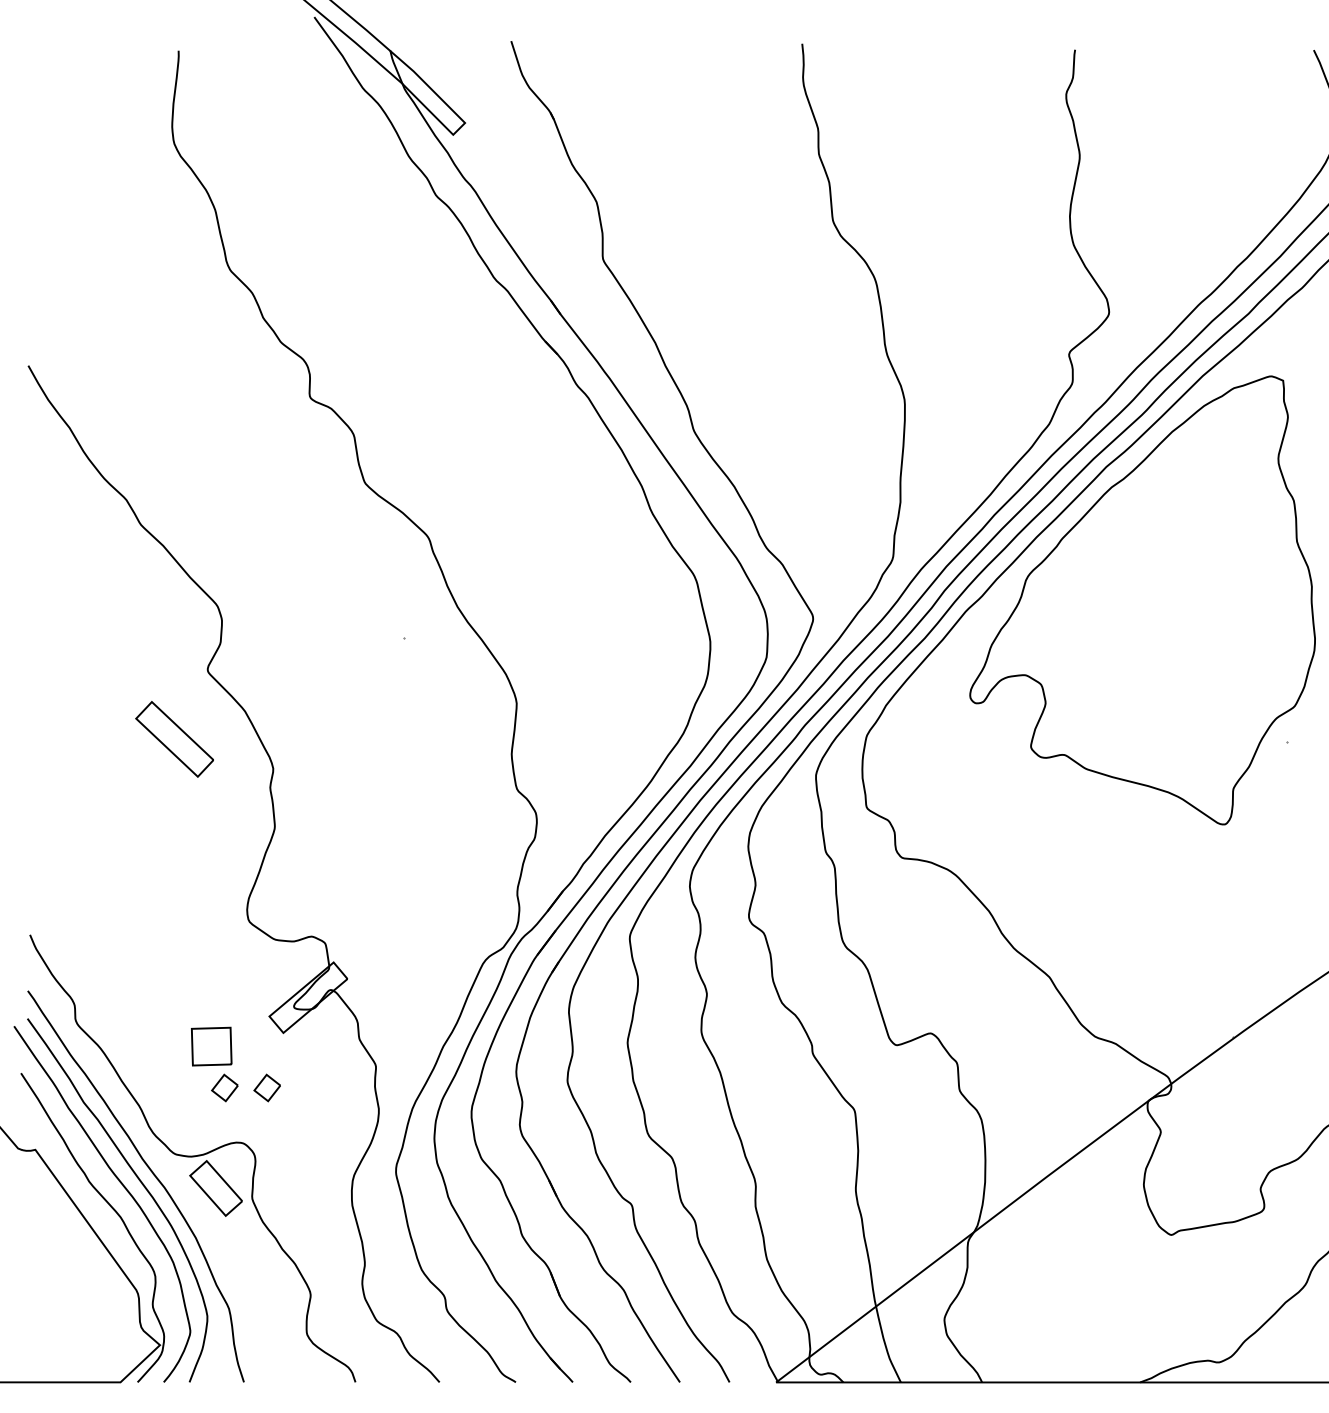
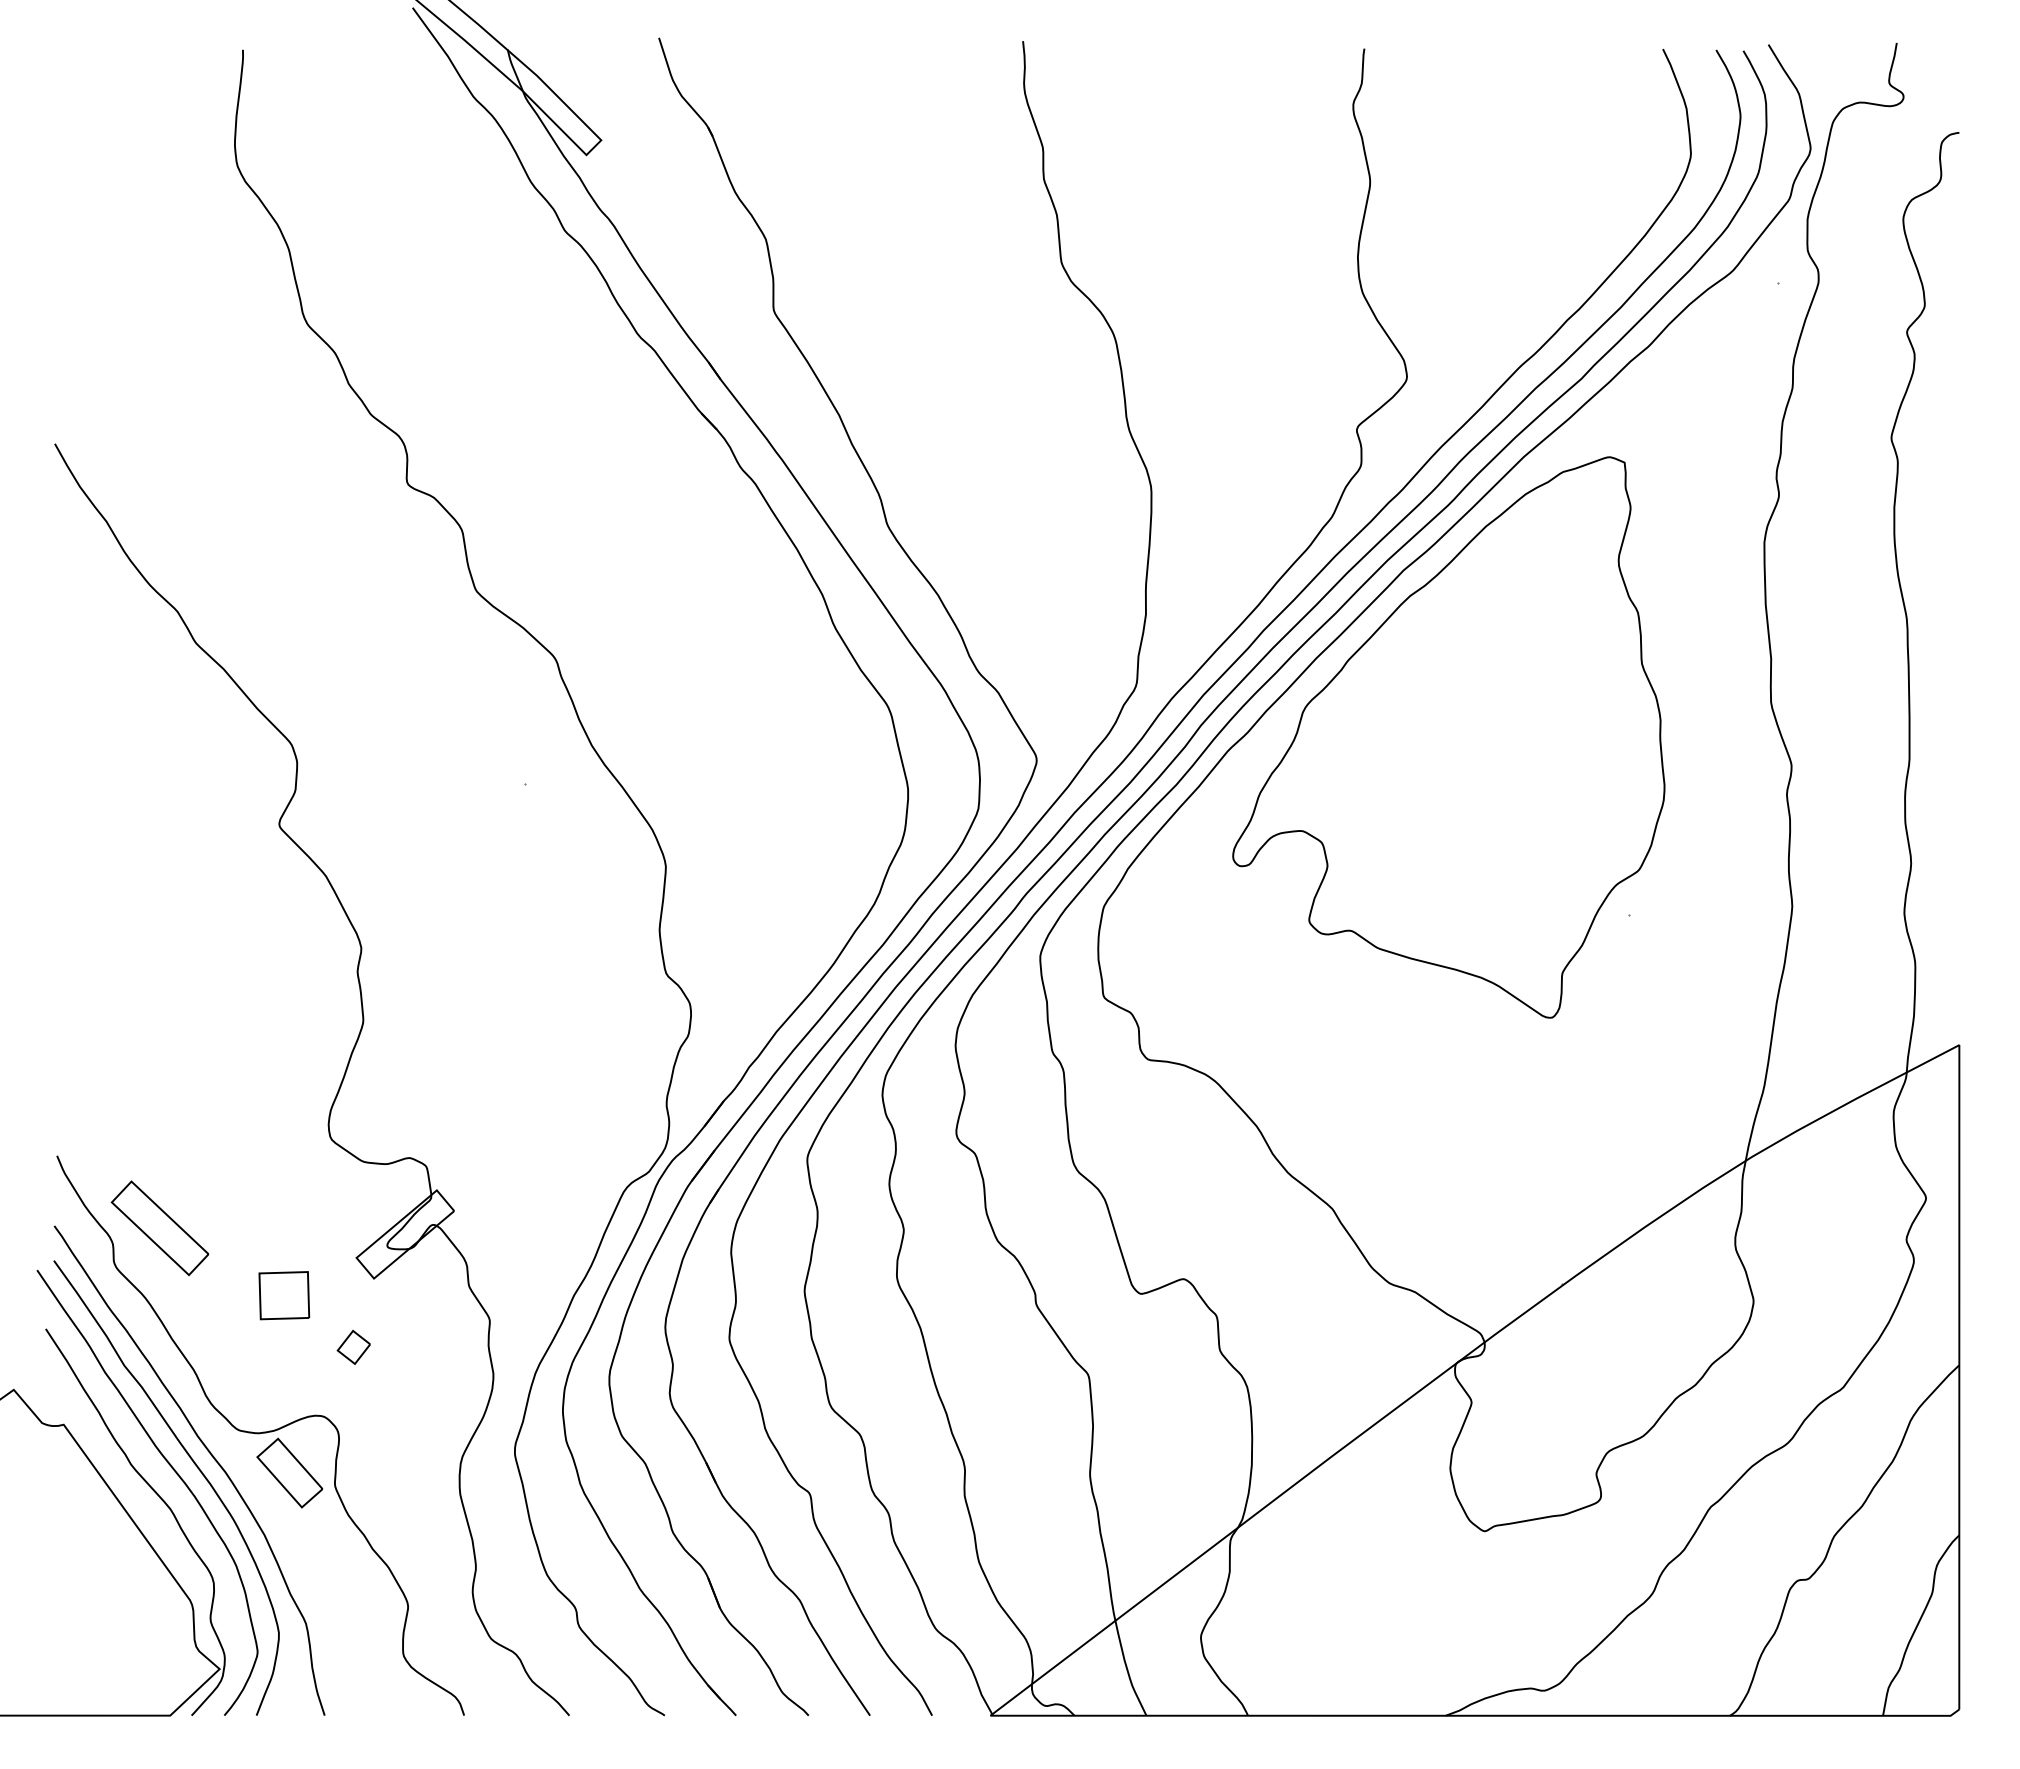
part: (174, 739) -> (159, 1228), moved
part: (224, 1088) -> (300, 1347), removed

